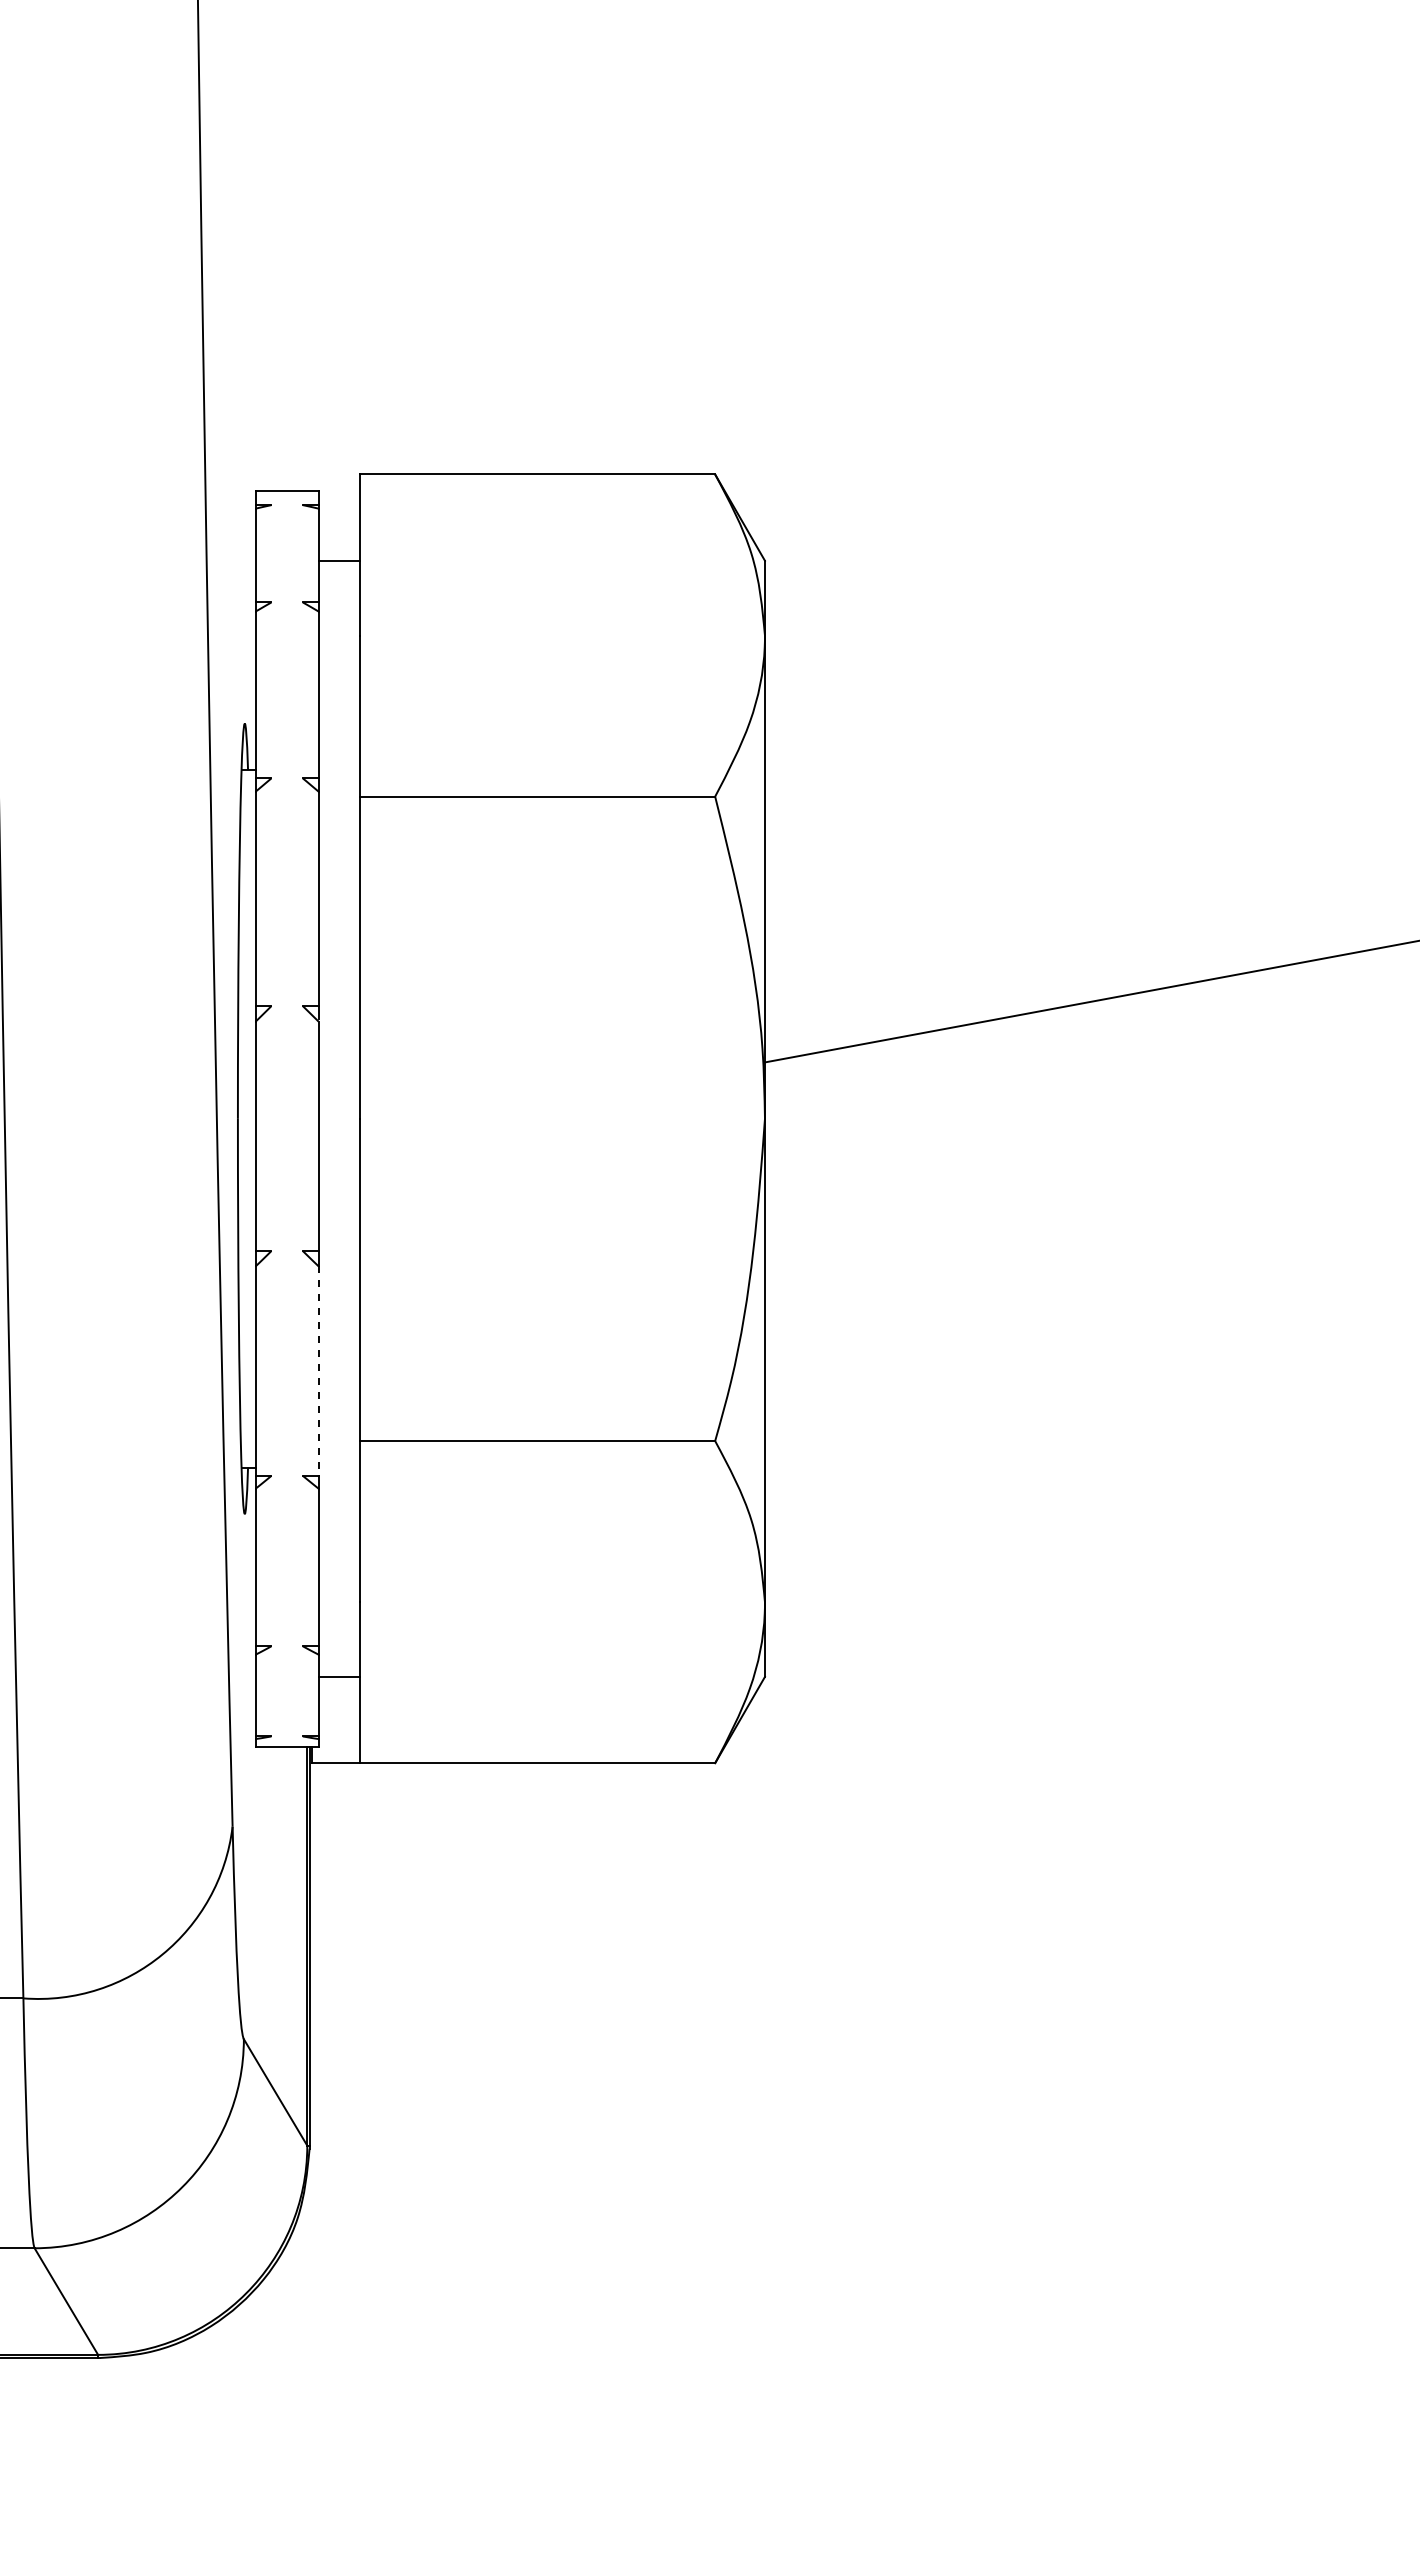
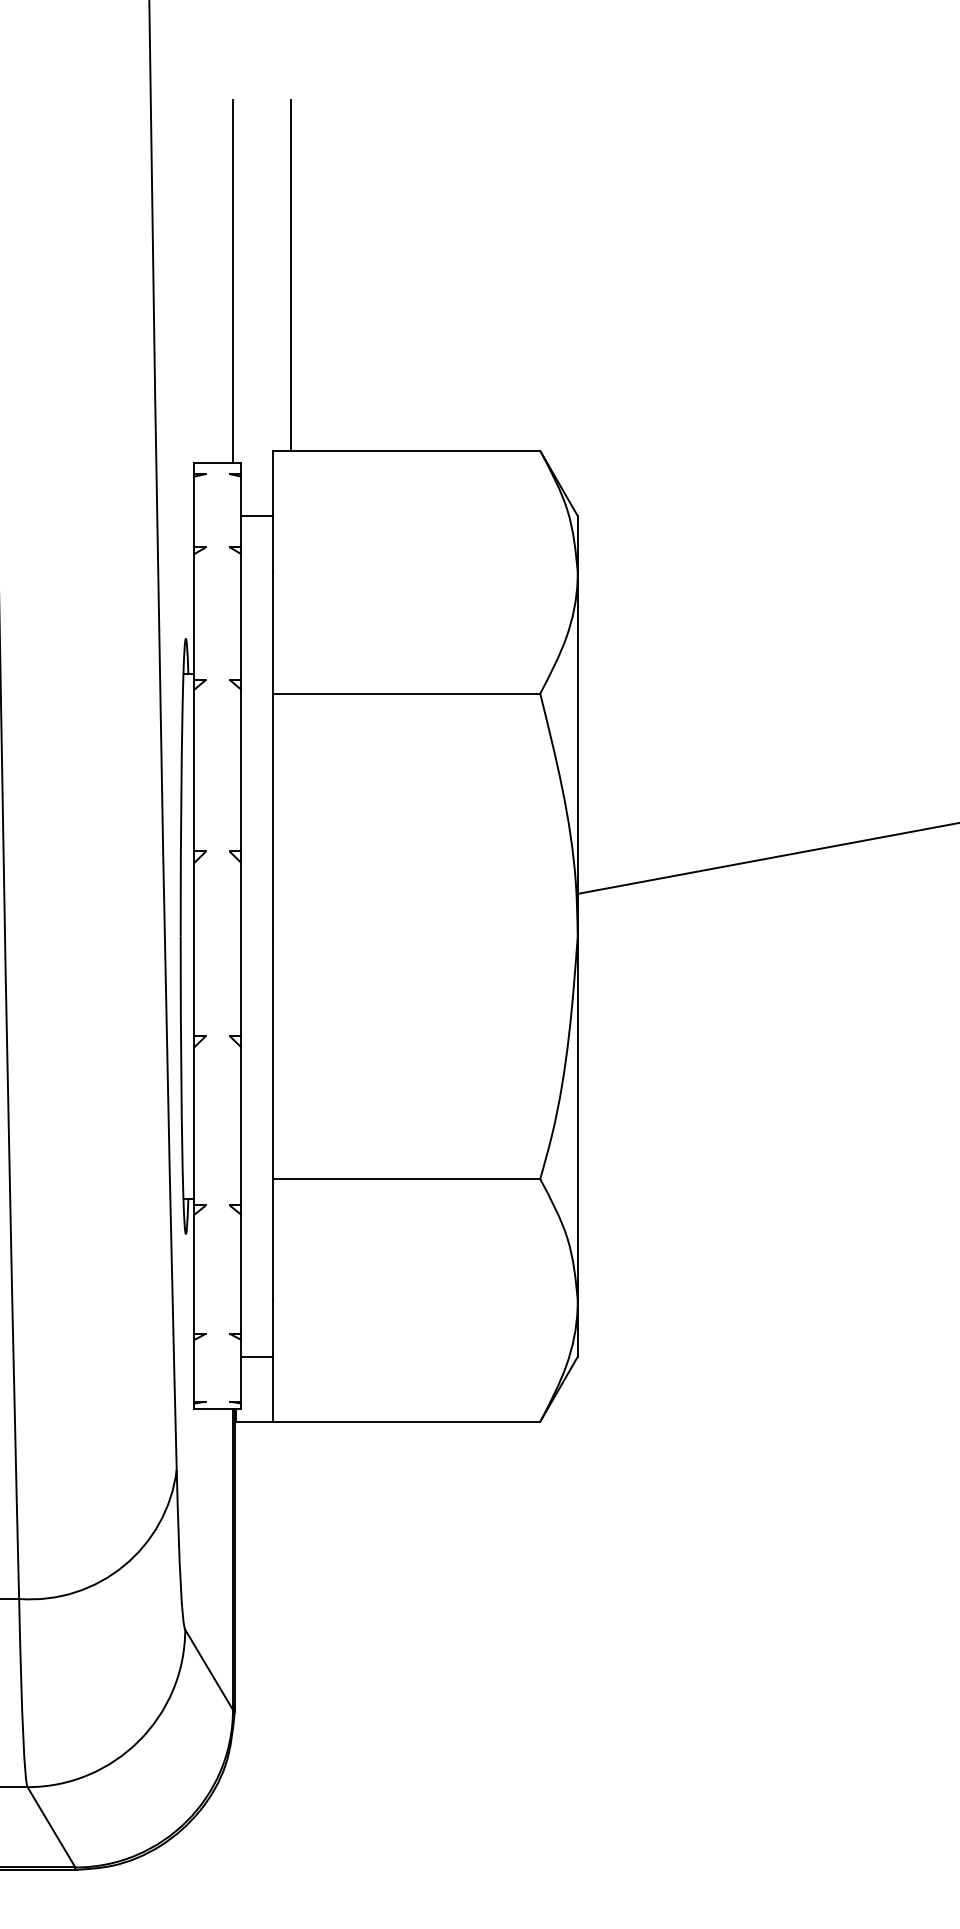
line: (383, 241) -> (290, 275), added
line: (307, 249) -> (233, 281), added
line: (318, 1371) -> (241, 1126), dashed -> solid

